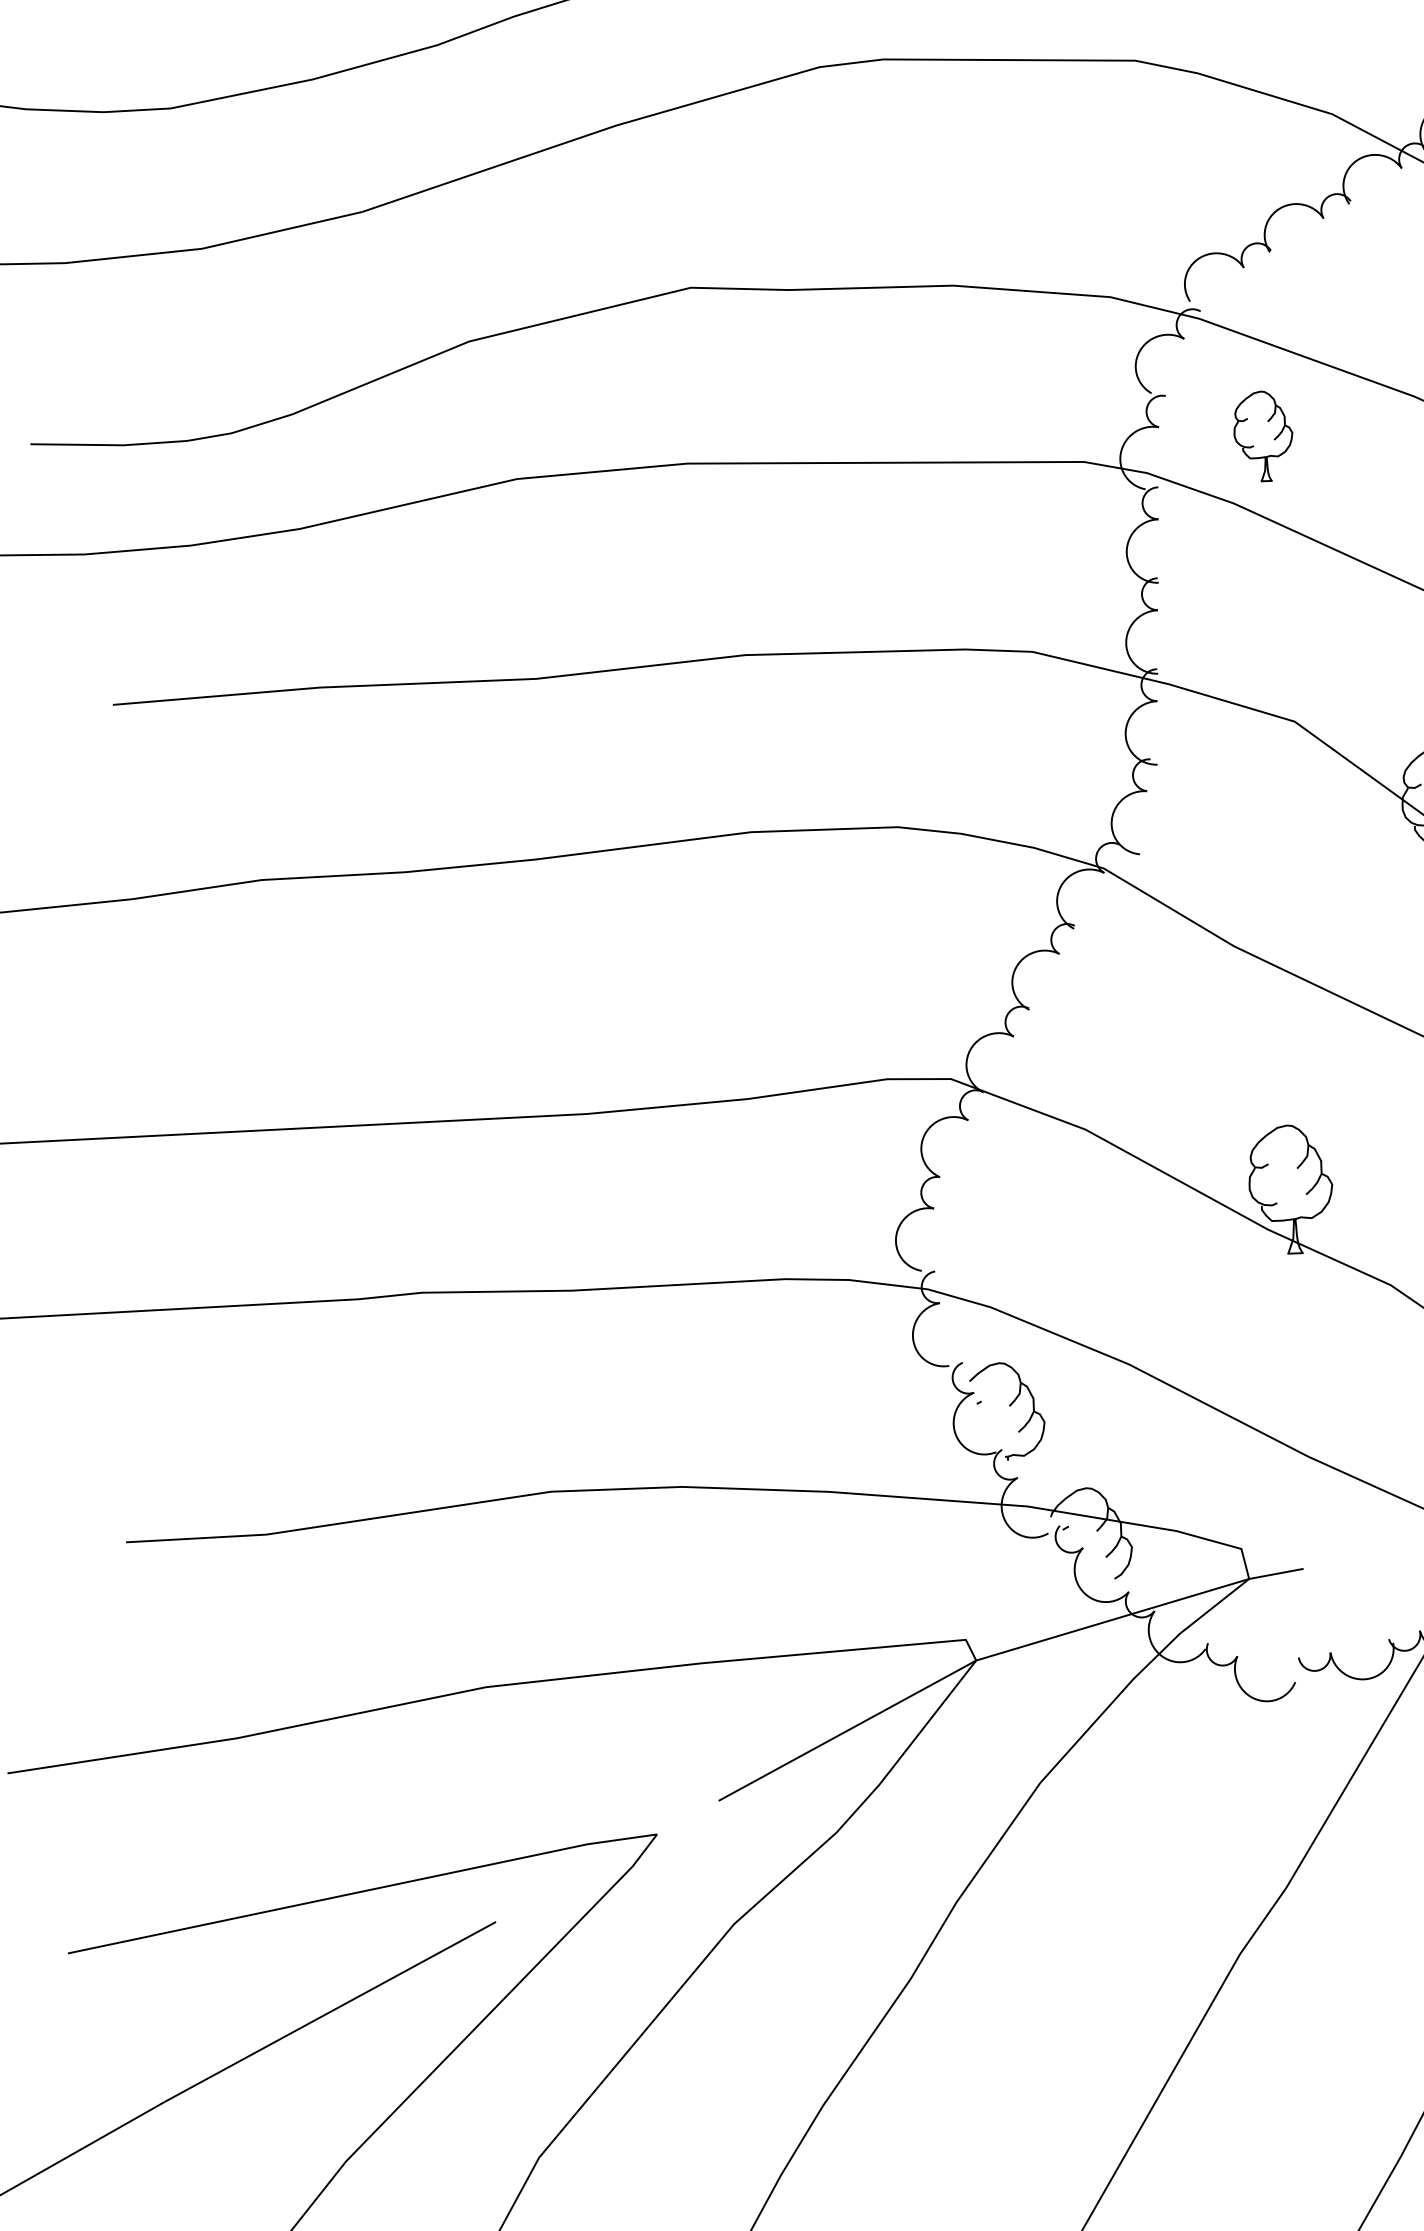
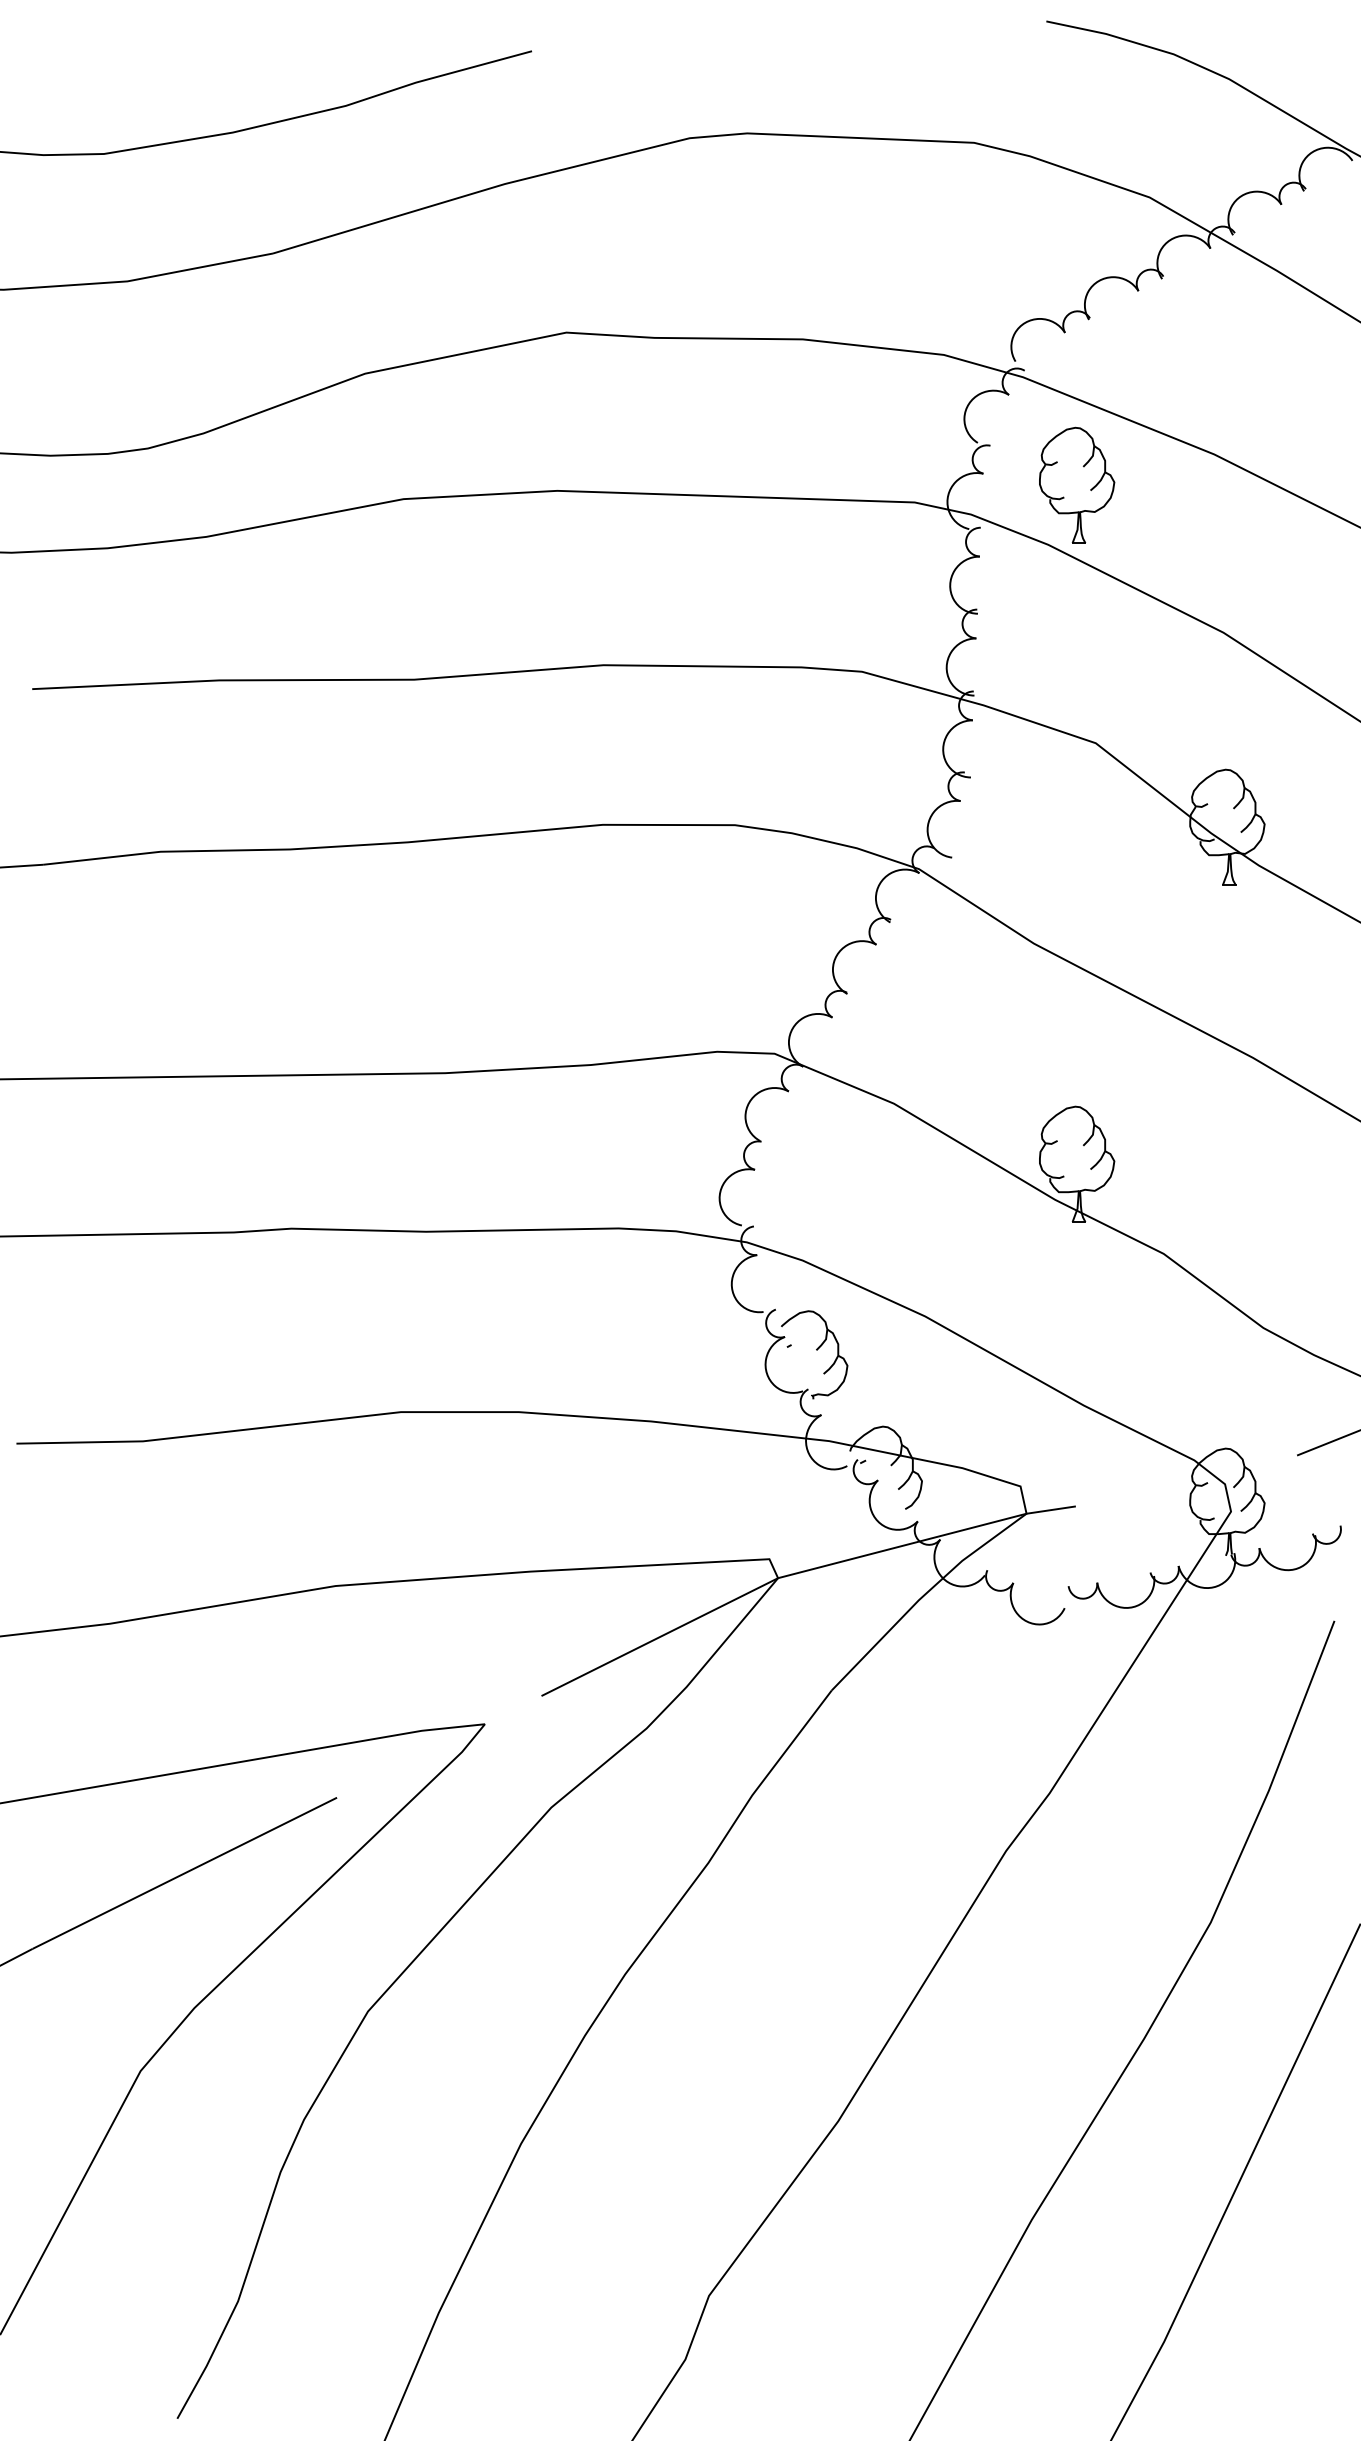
part: (1263, 435) -> (1077, 484), size x1.43

